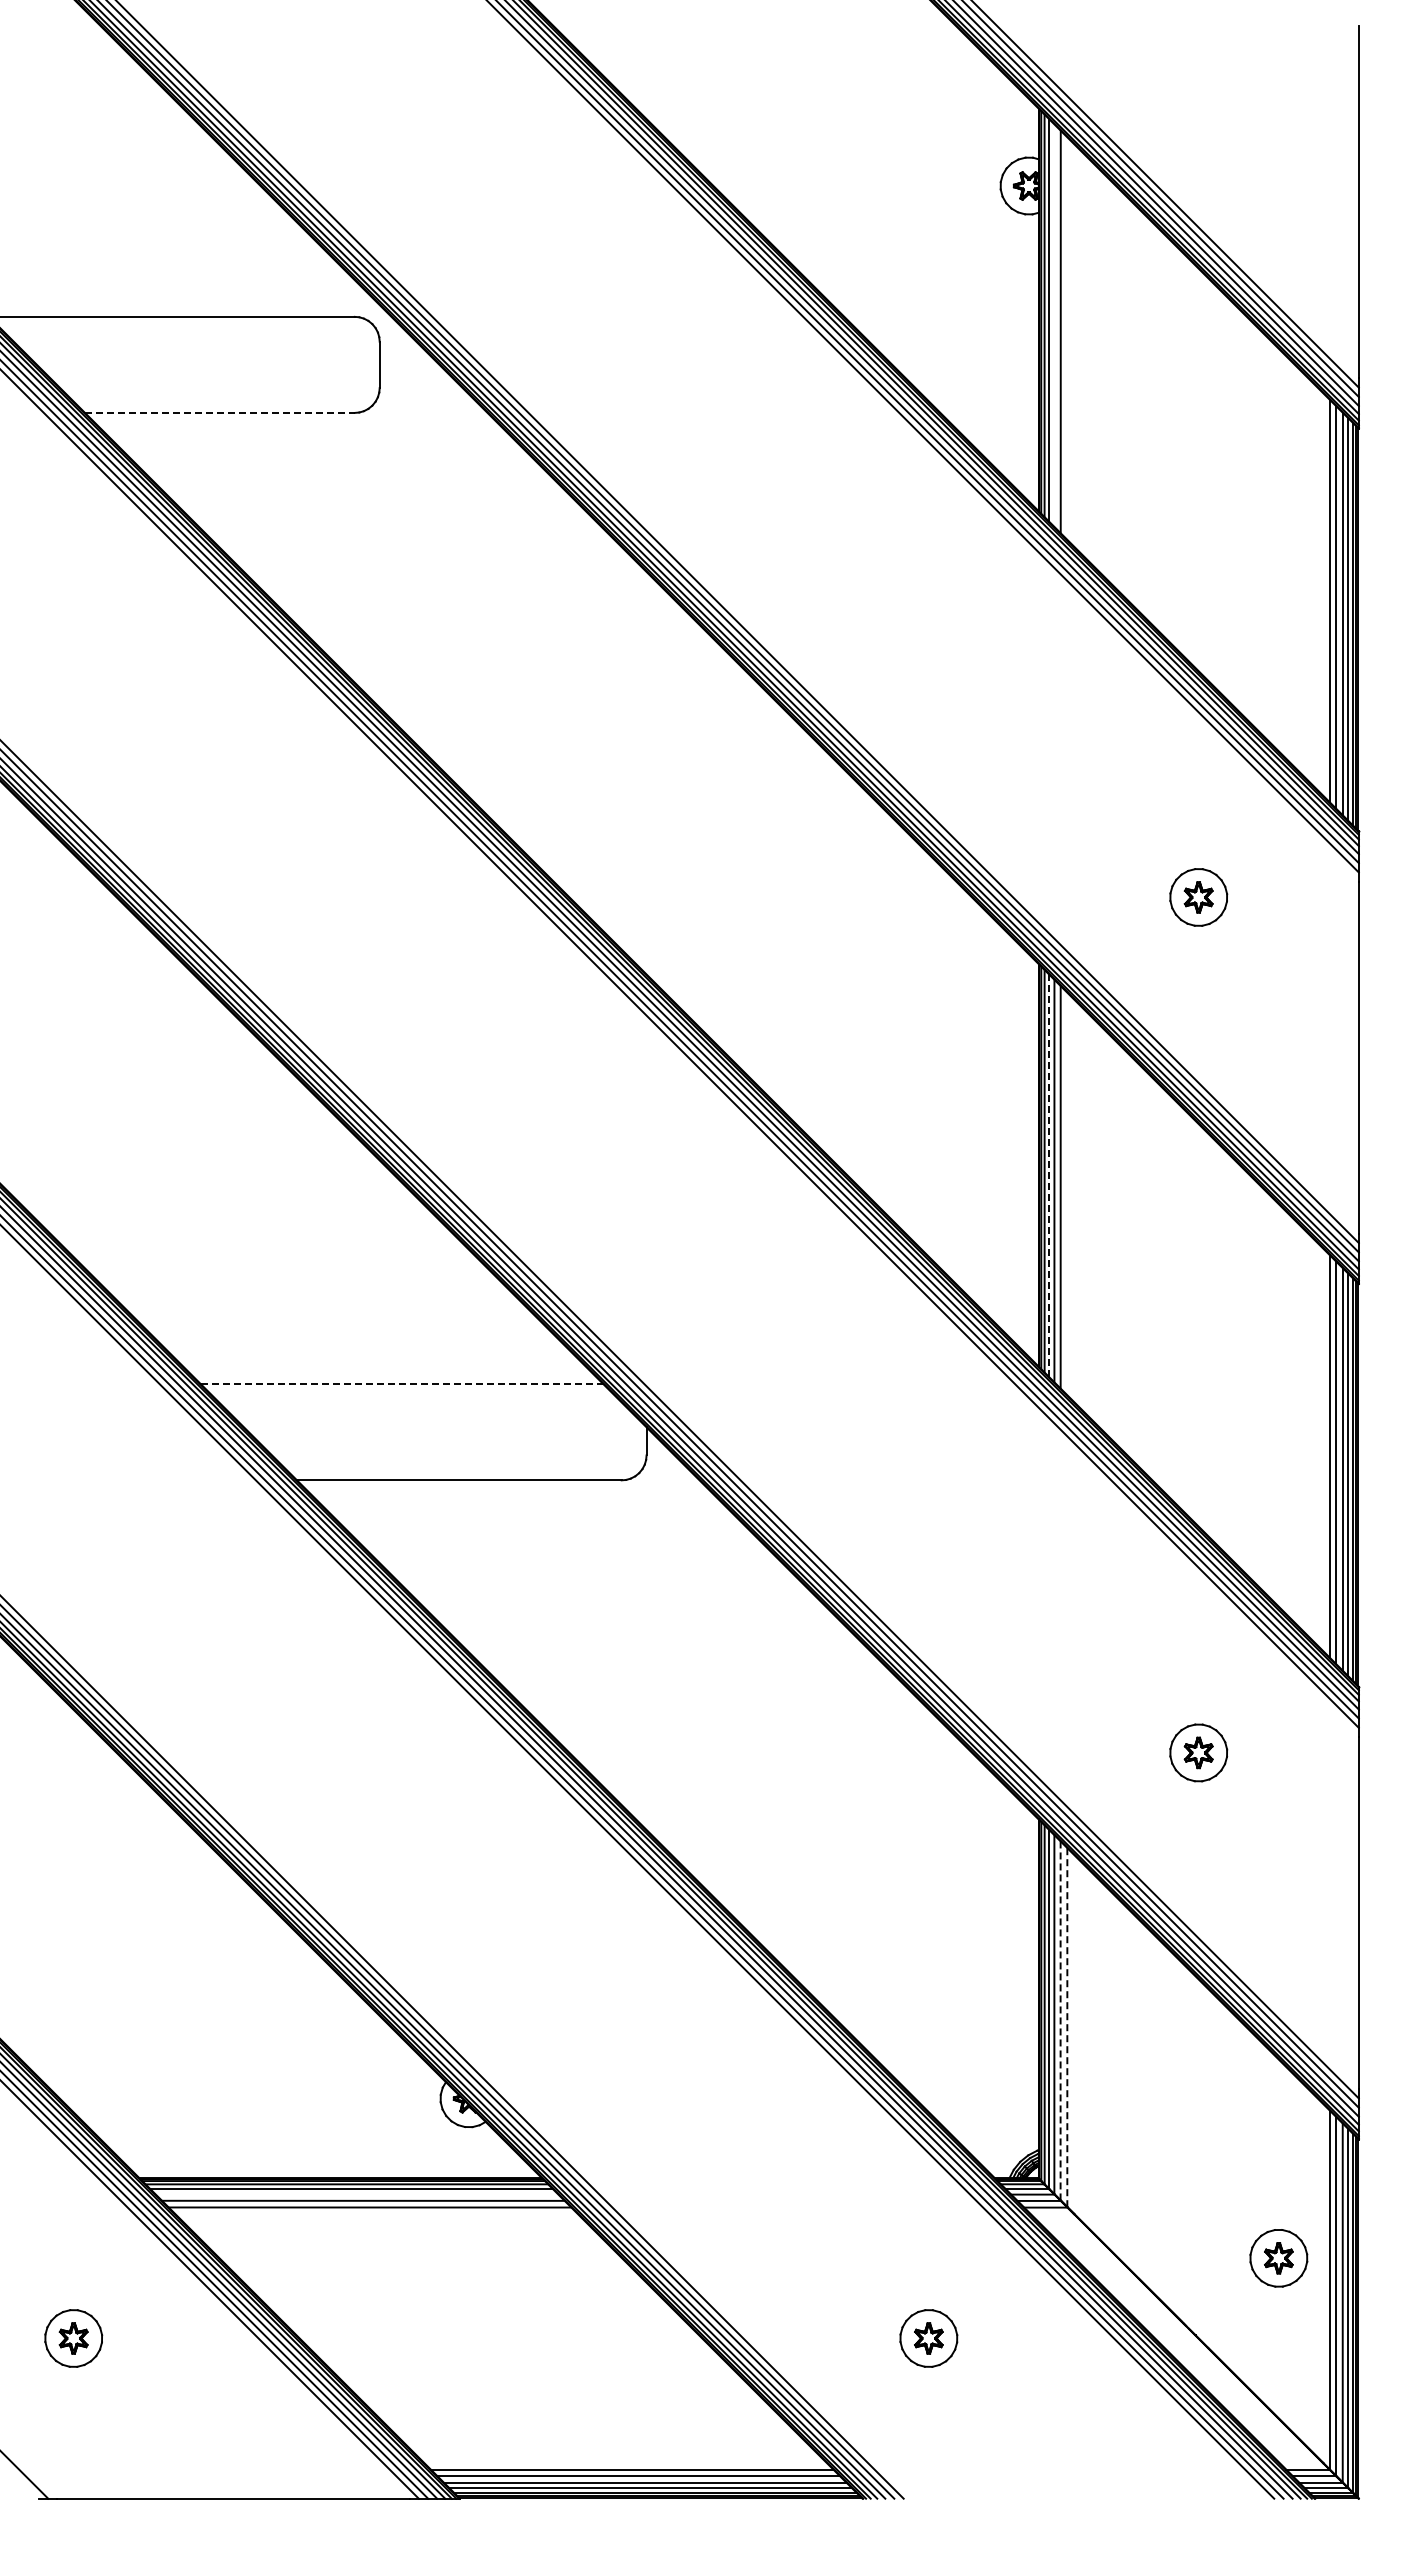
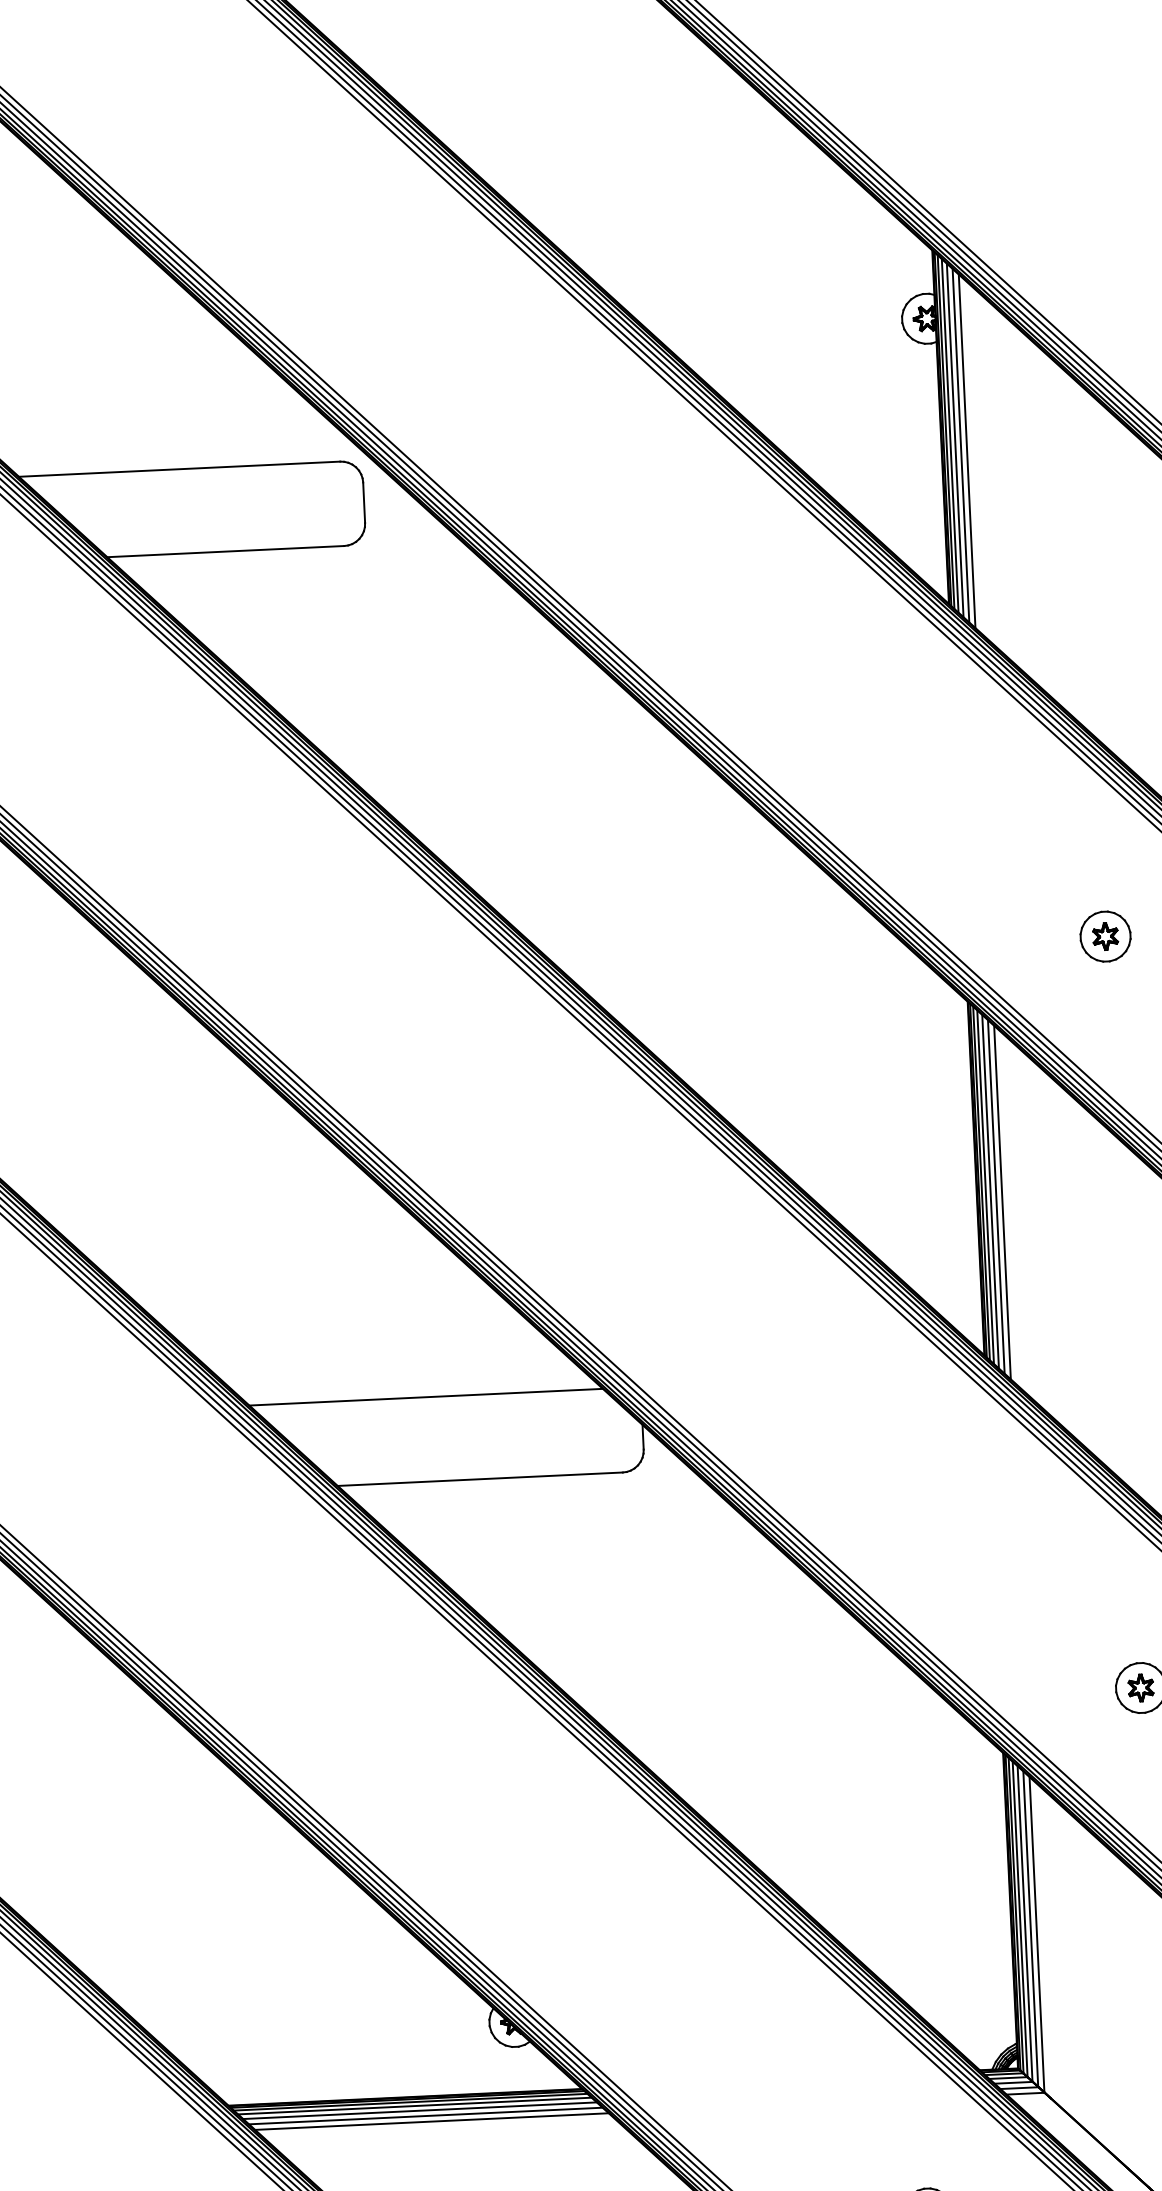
line: (1054, 325) -> (955, 440), added
line: (1067, 338) -> (967, 451), added
line: (219, 412) -> (225, 551), dashed -> solid
line: (1049, 1175) -> (986, 1187), dashed -> solid
line: (1067, 1193) -> (1002, 1202), added
line: (401, 1384) -> (425, 1397), dashed -> solid
line: (1060, 2020) -> (1030, 1928), dashed -> solid
line: (1067, 2027) -> (1037, 1934), dashed -> solid
line: (356, 2194) -> (419, 2110), added

